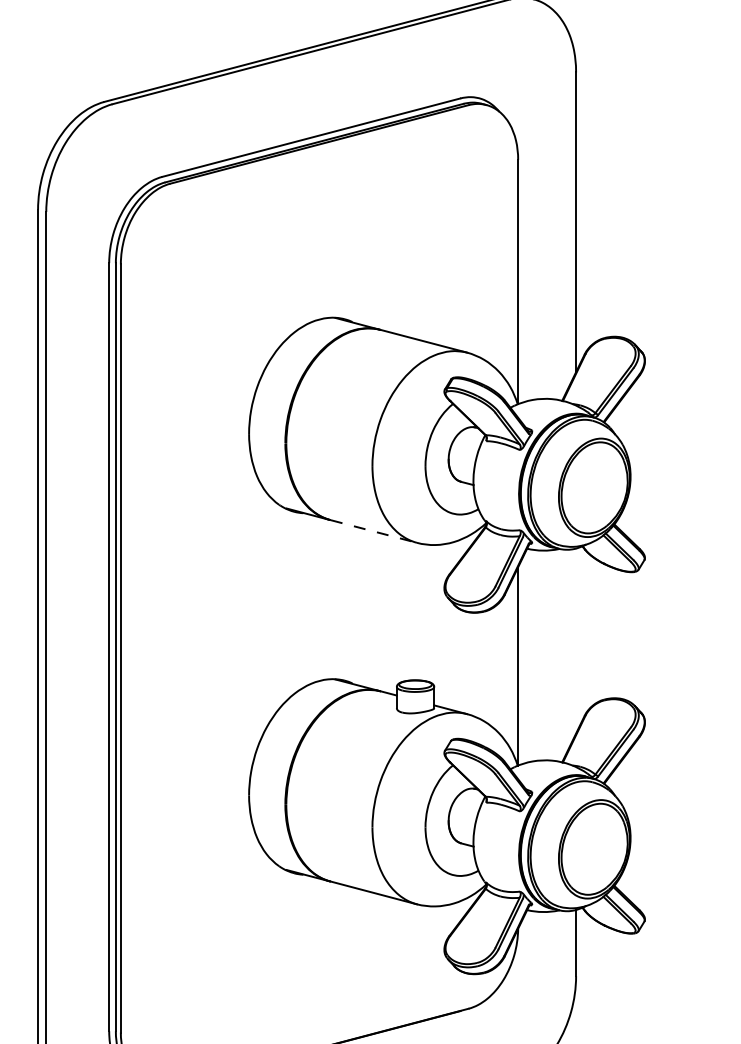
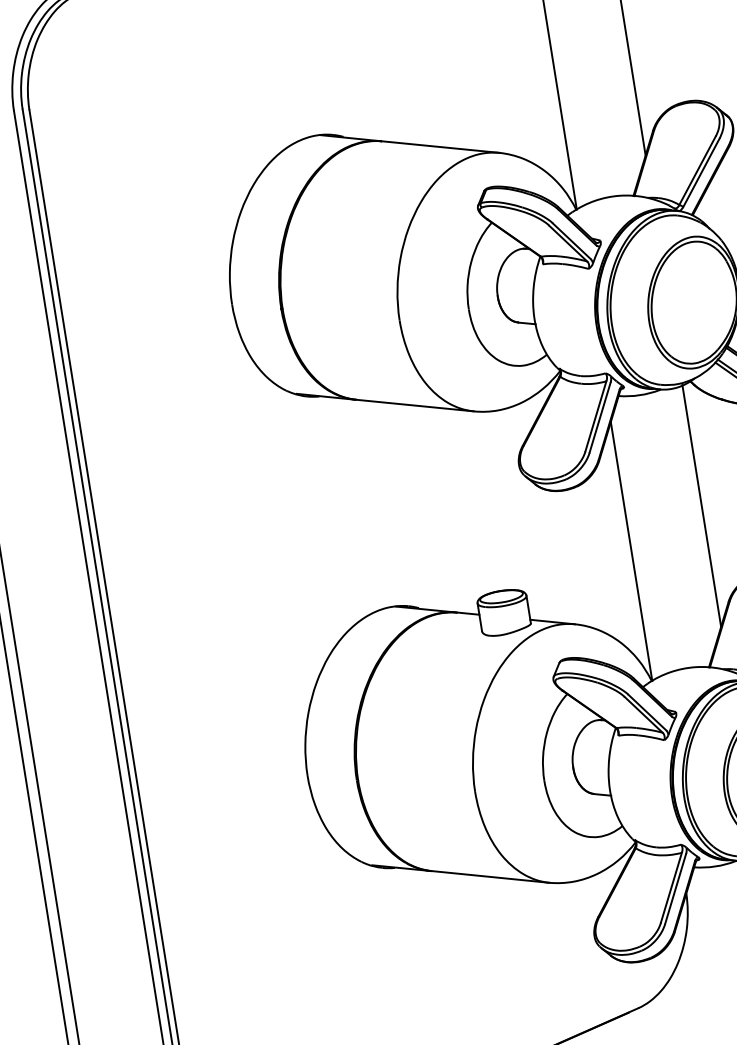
line: (374, 531) -> (416, 405), dashed -> solid
line: (576, 640) -> (702, 505), added

